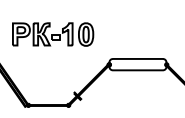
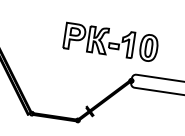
part: (53, 34) -> (111, 42), moved

